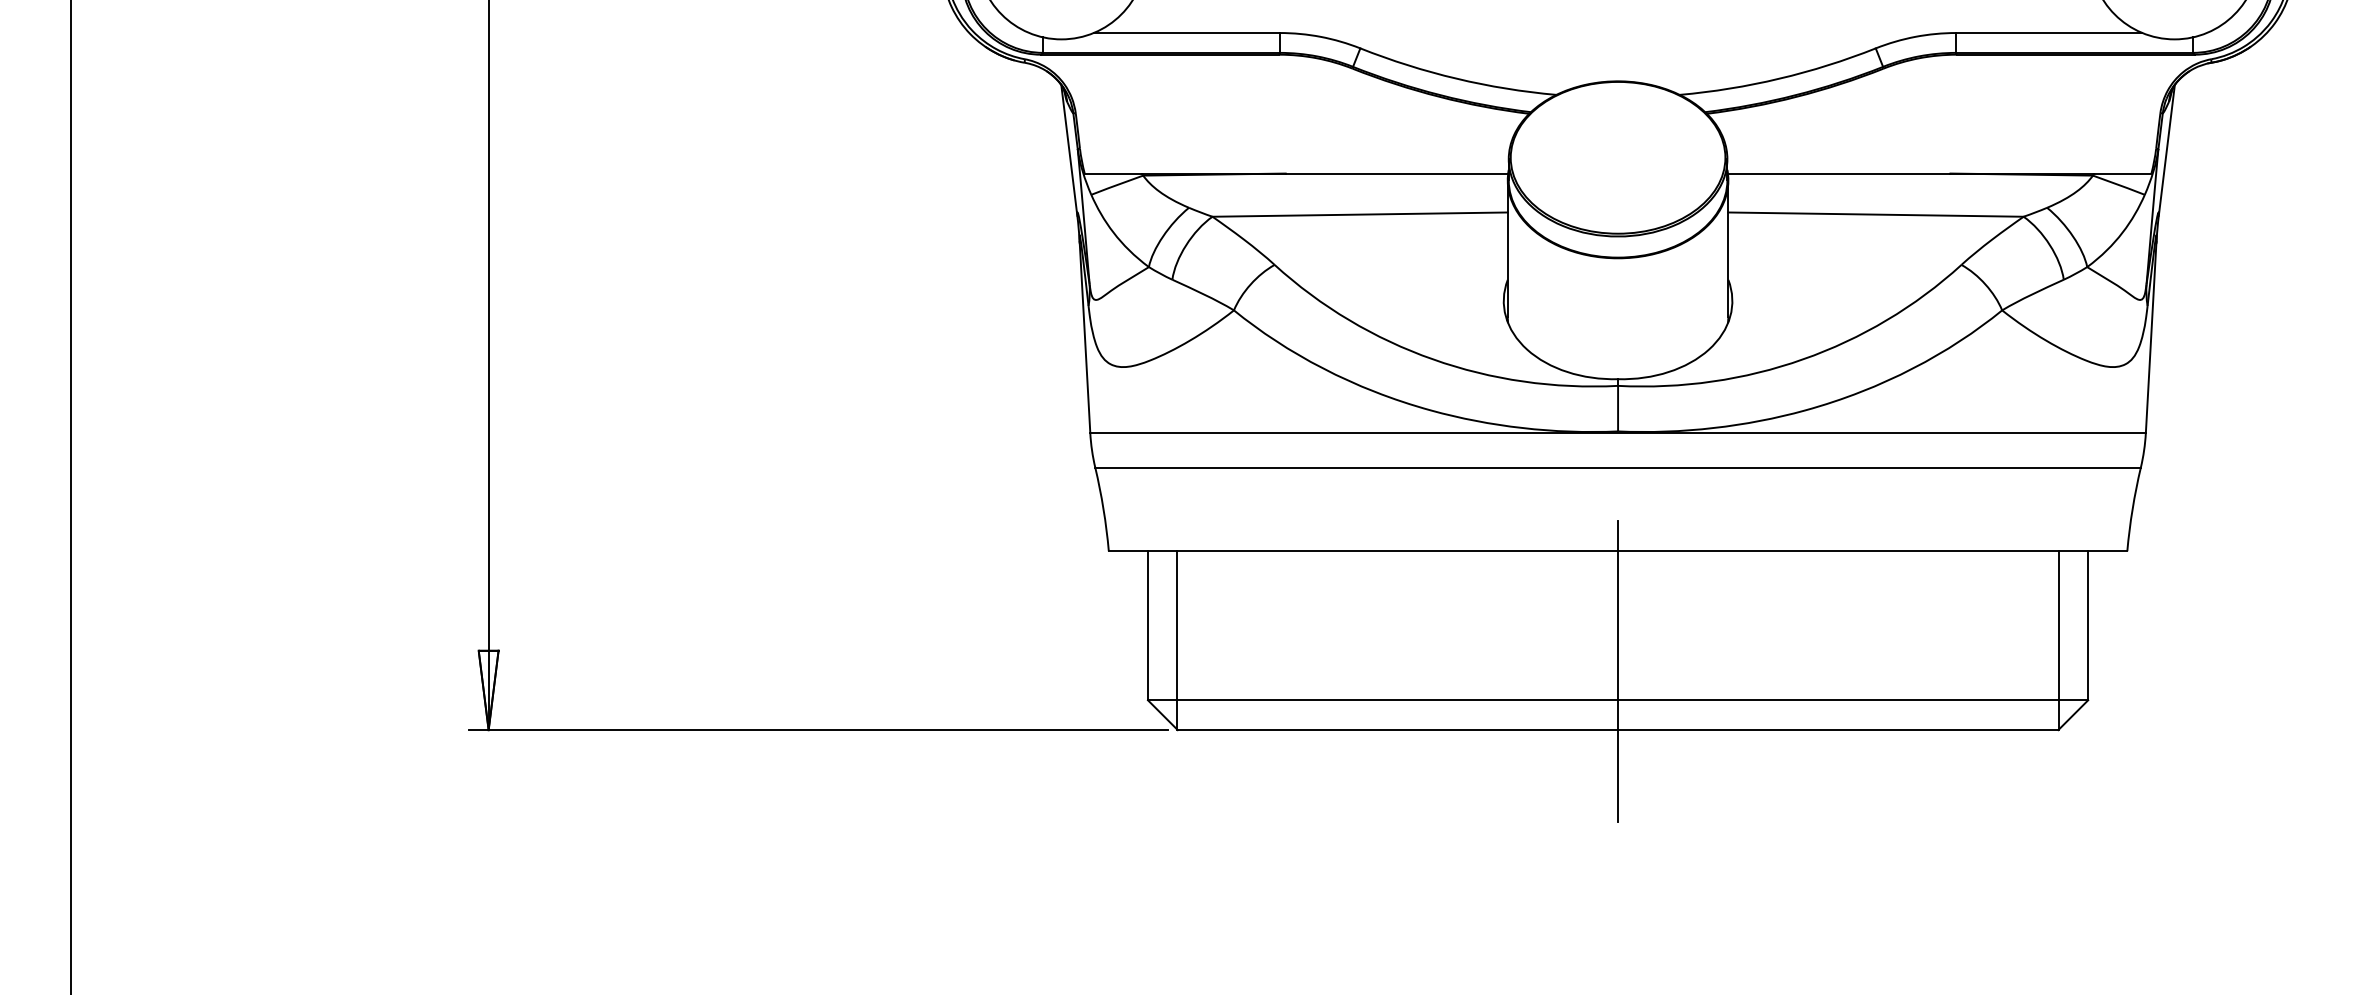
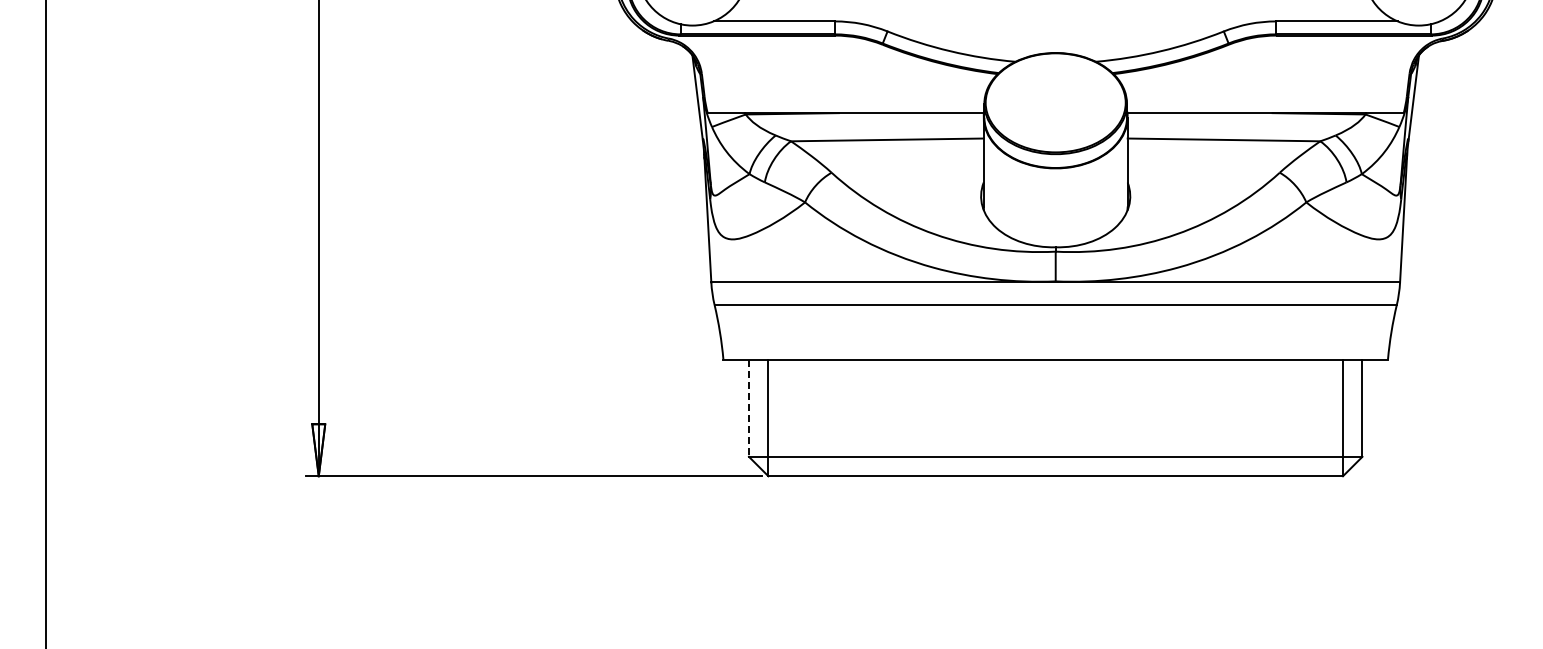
line: (1147, 626) -> (748, 408), solid -> dashed
line: (1617, 672) -> (1055, 438), removed

